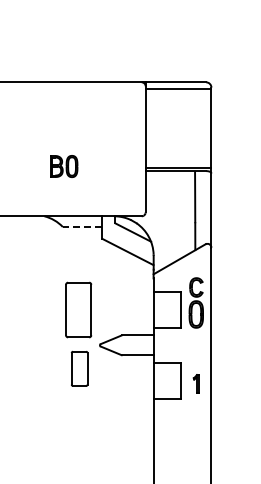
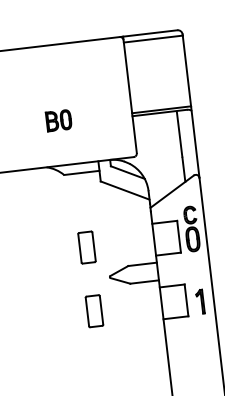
line: (82, 226) -> (81, 172), dashed -> solid
part: (78, 309) -> (86, 247), size x0.62
part: (79, 368) -> (94, 310), moved
part: (195, 383) -> (199, 301), size x1.43

